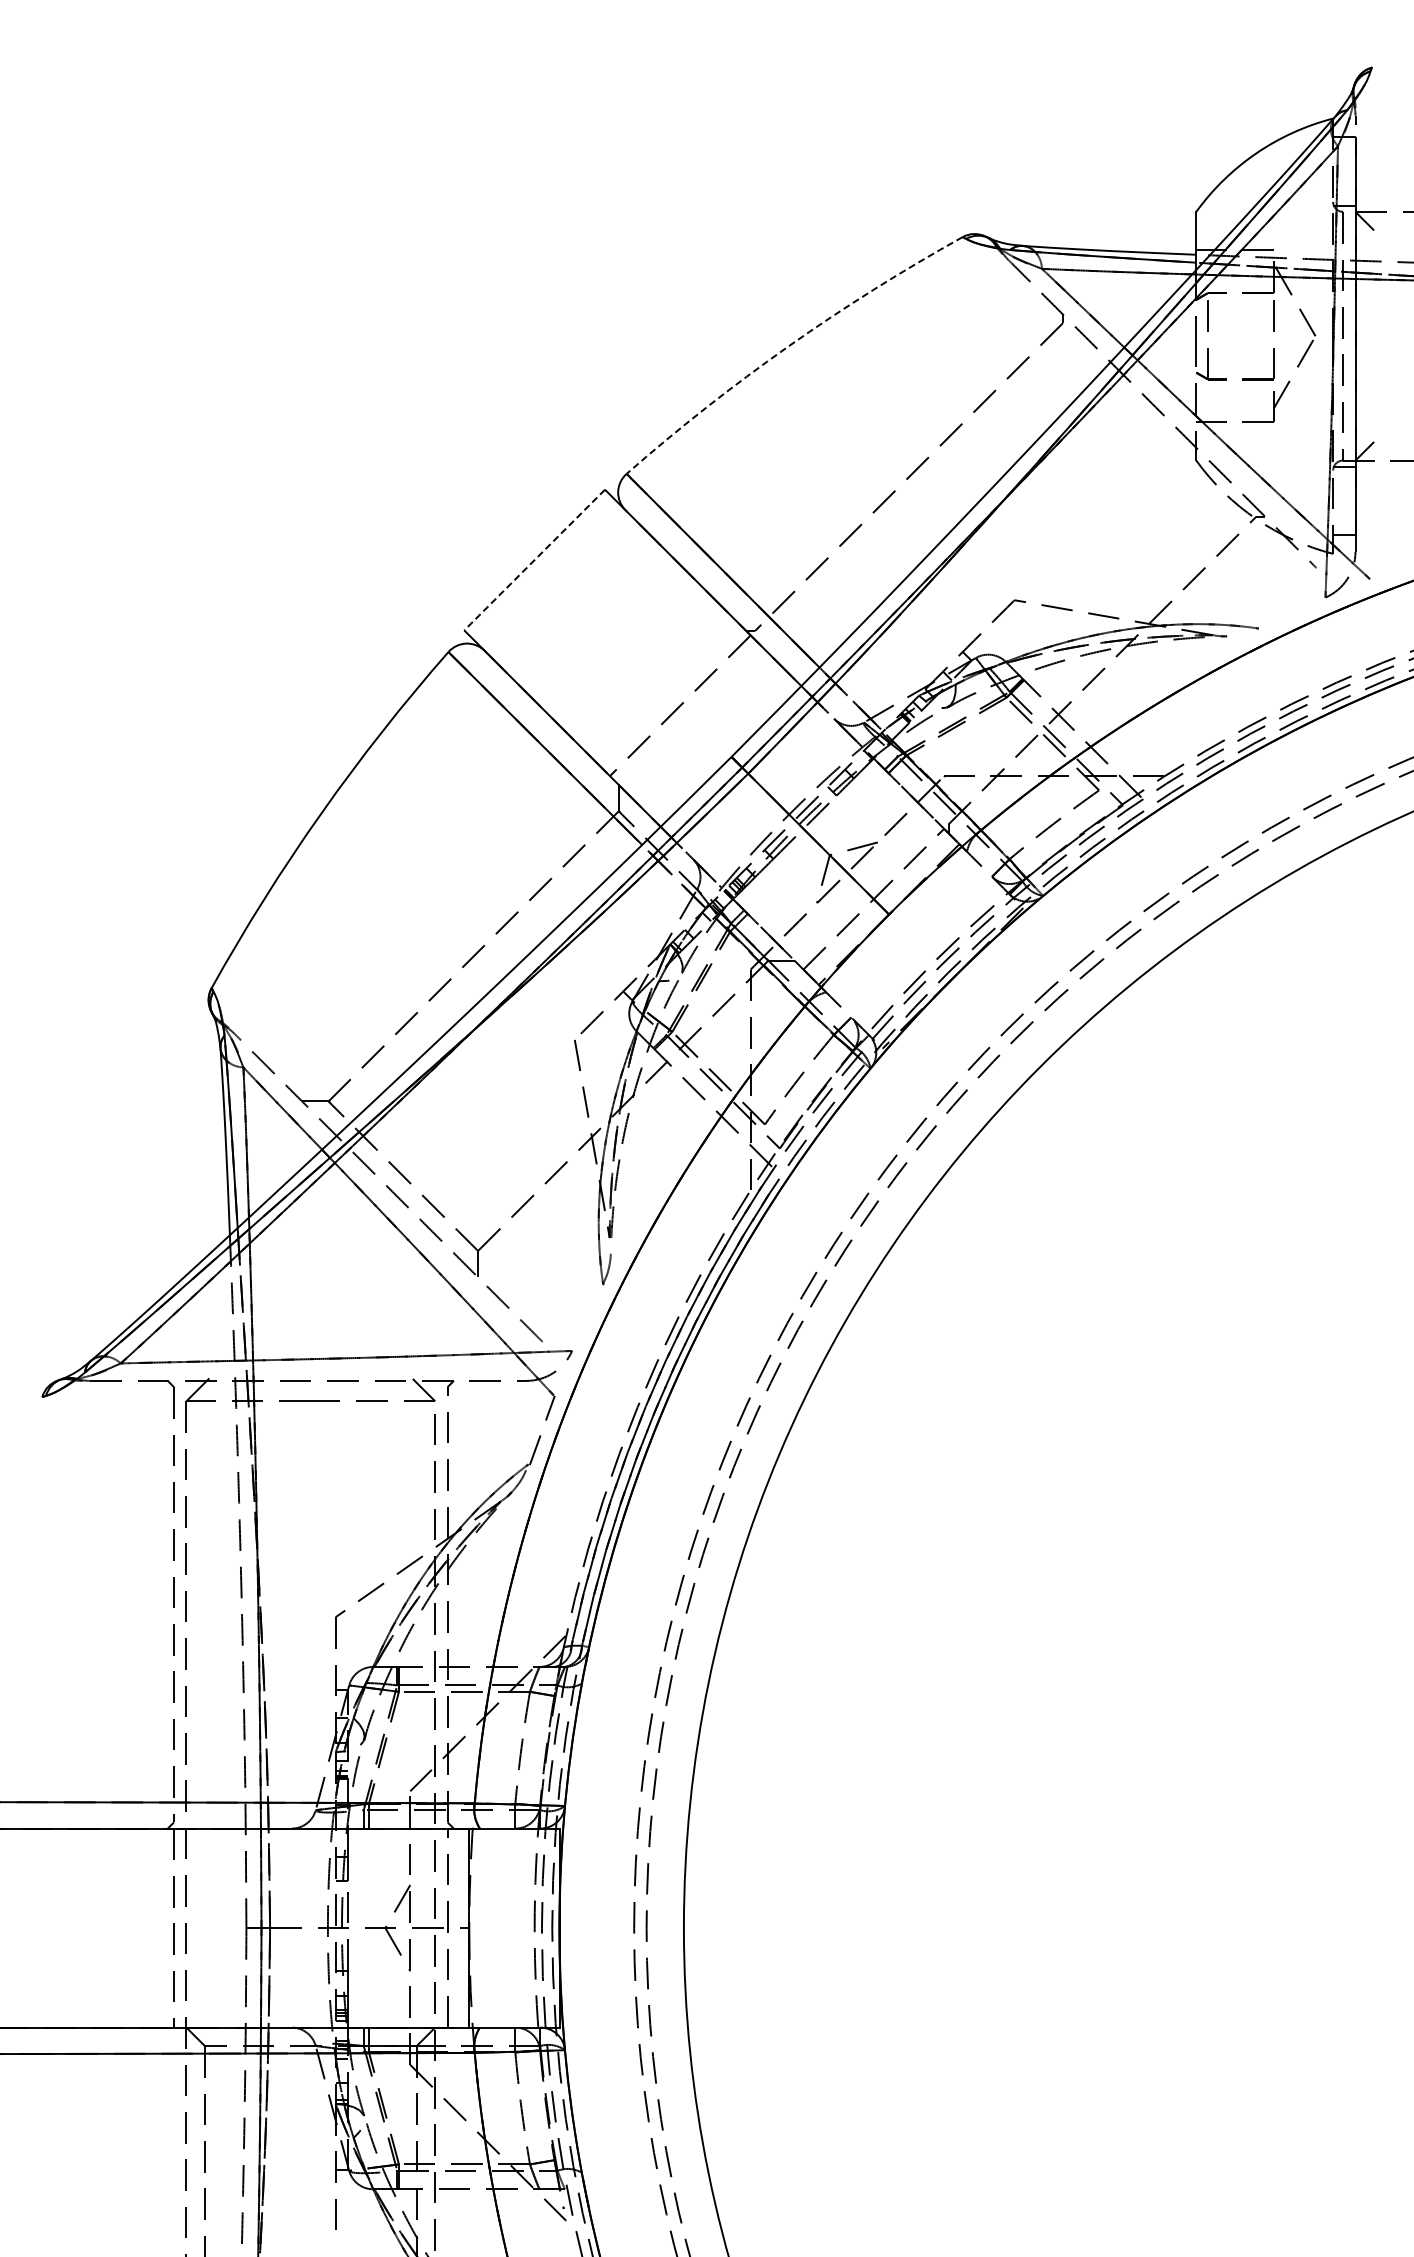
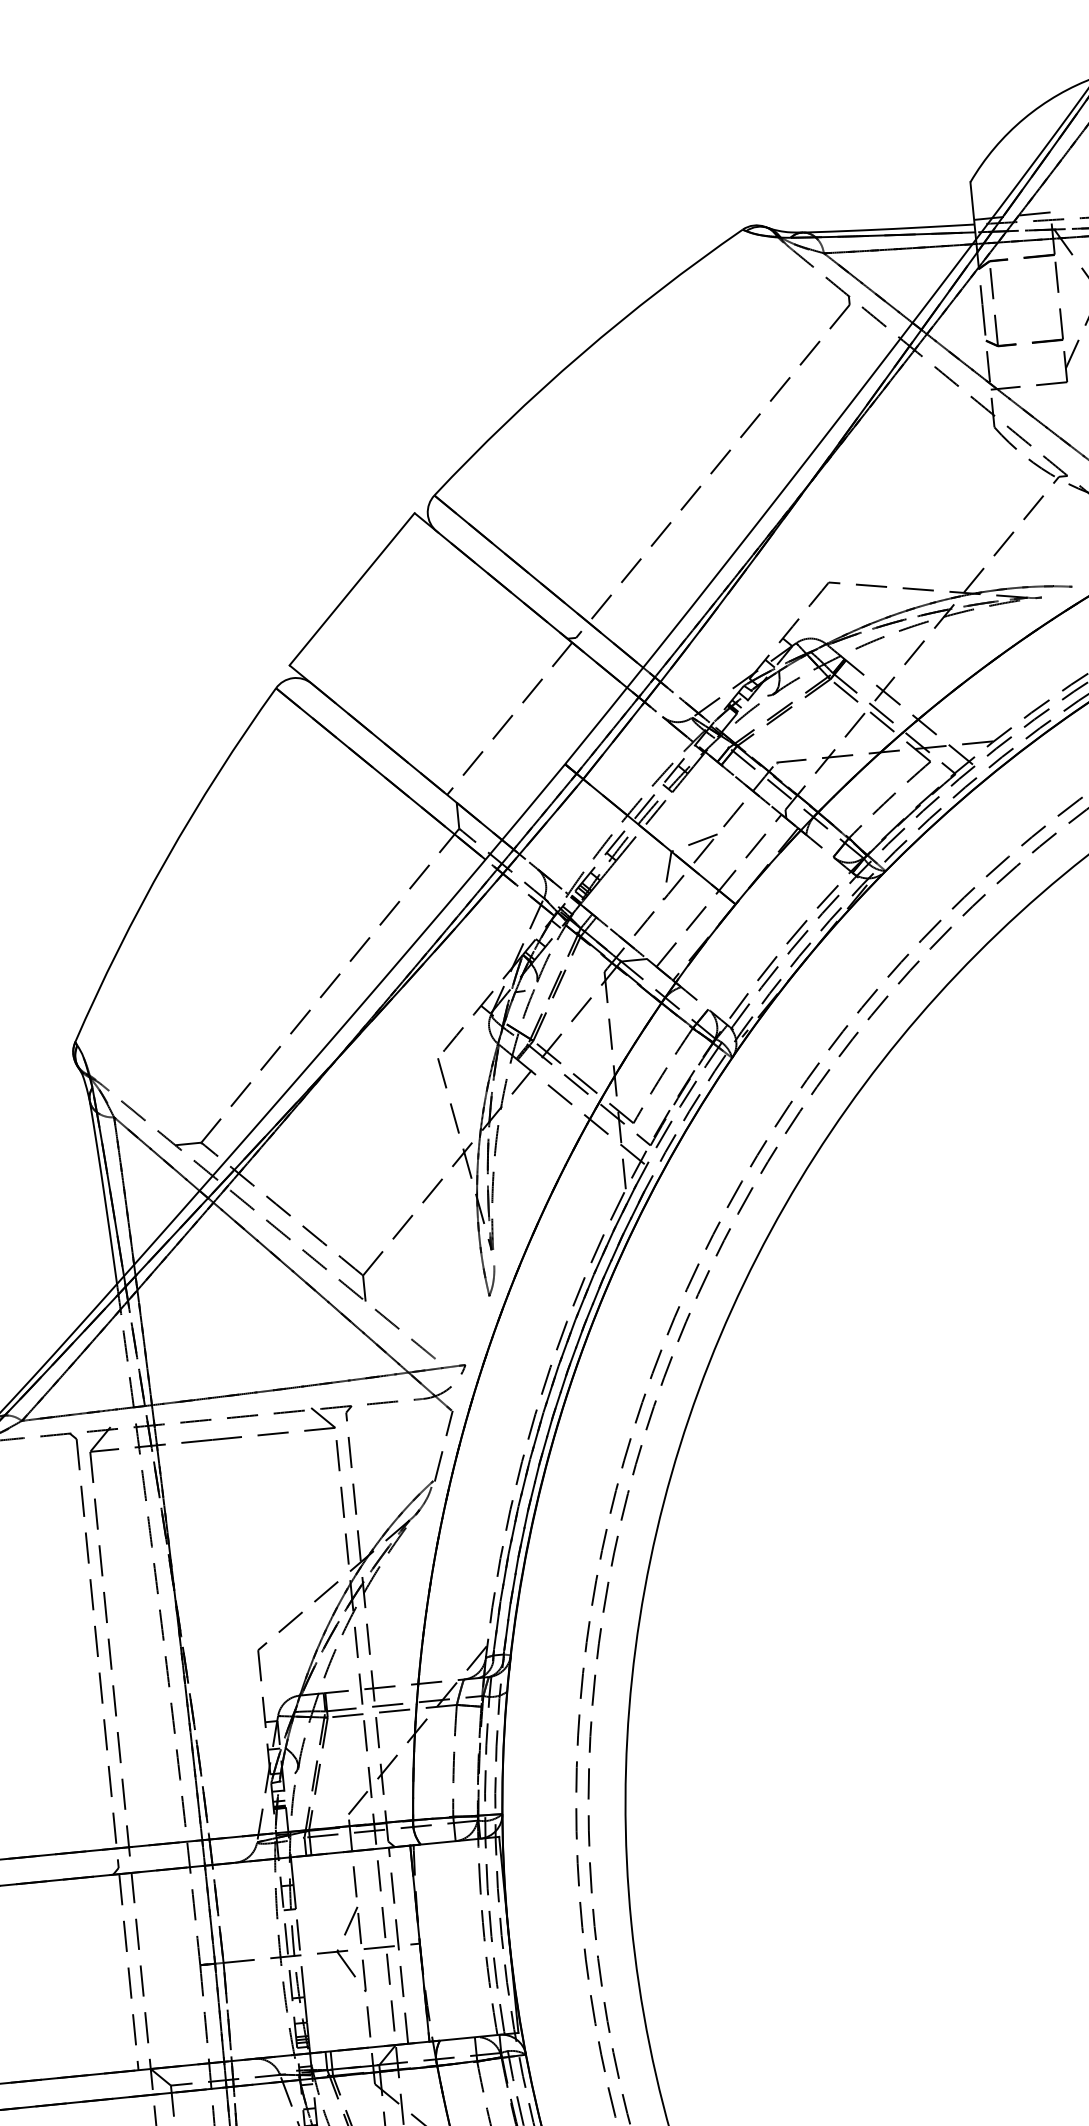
arc: (788, 346) -> (581, 354), dashed -> solid
line: (534, 560) -> (351, 589), dashed -> solid

